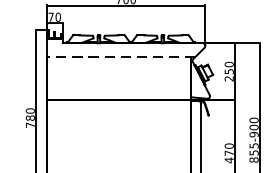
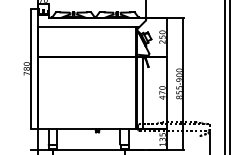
line: (120, 57) -> (88, 27), dashed -> solid

